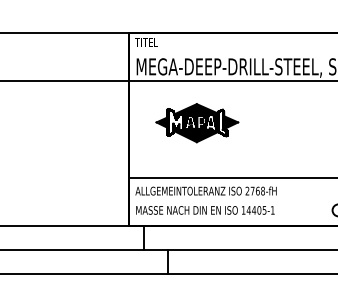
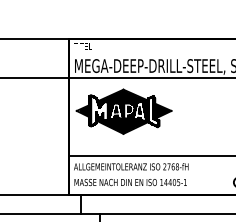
part: (197, 122) -> (124, 111), size x1.43

